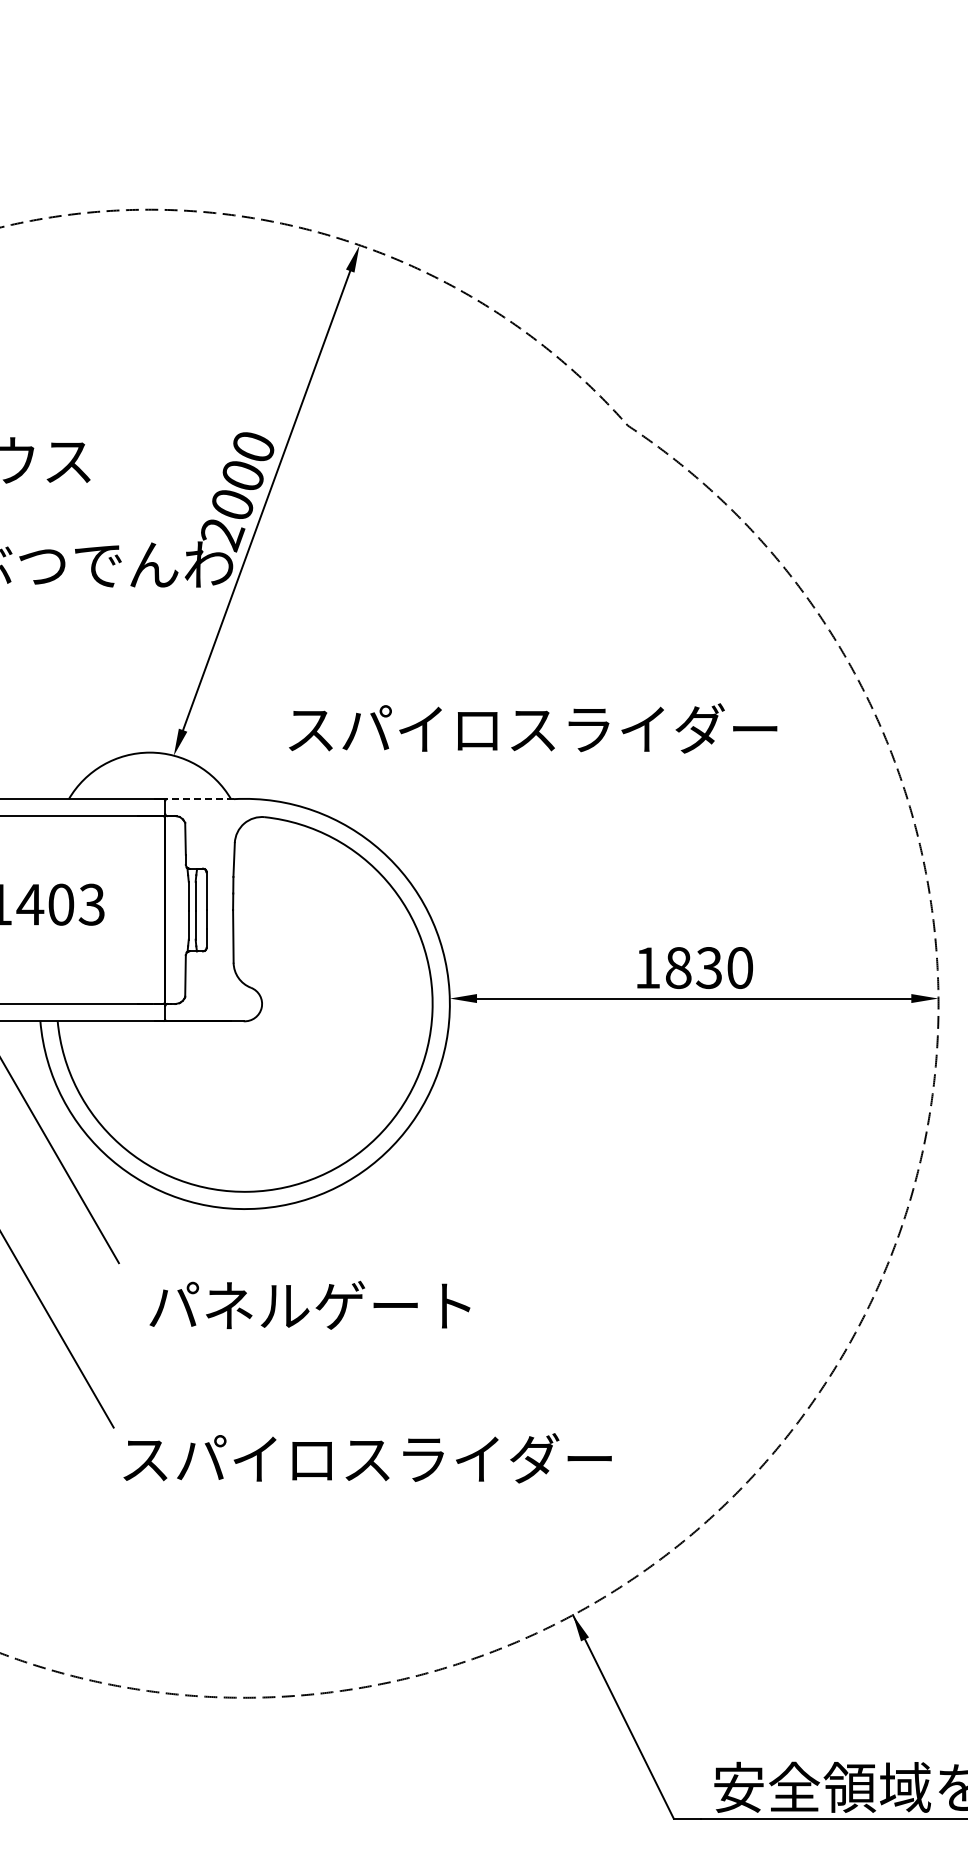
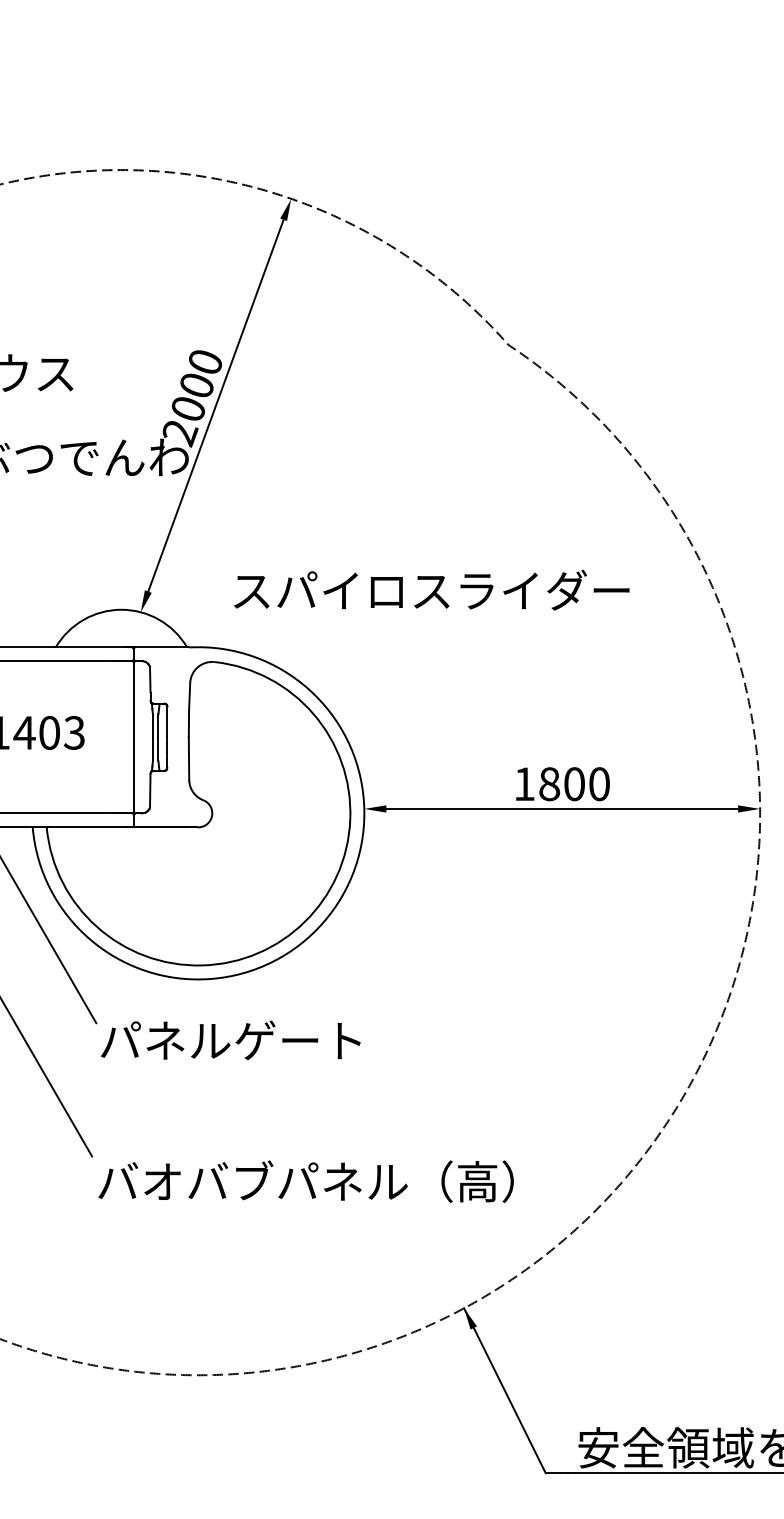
line: (199, 799) -> (161, 647), dashed -> solid
text: (709, 967) -> (574, 783), 1830 -> 1800
text: (309, 1304) -> (230, 1039), moved
text: (377, 1458) -> (305, 1181), スパイロスライダー -> バオバブパネル（高）

